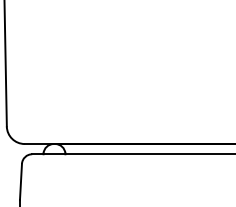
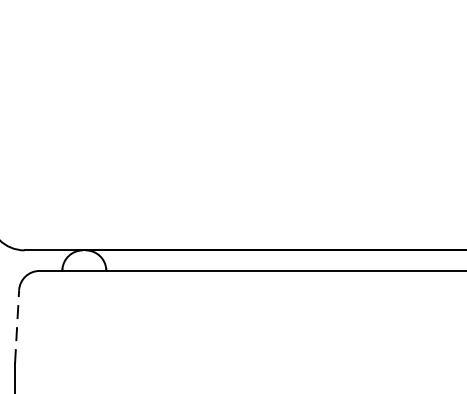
line: (21, 181) -> (18, 325), solid -> dashed

